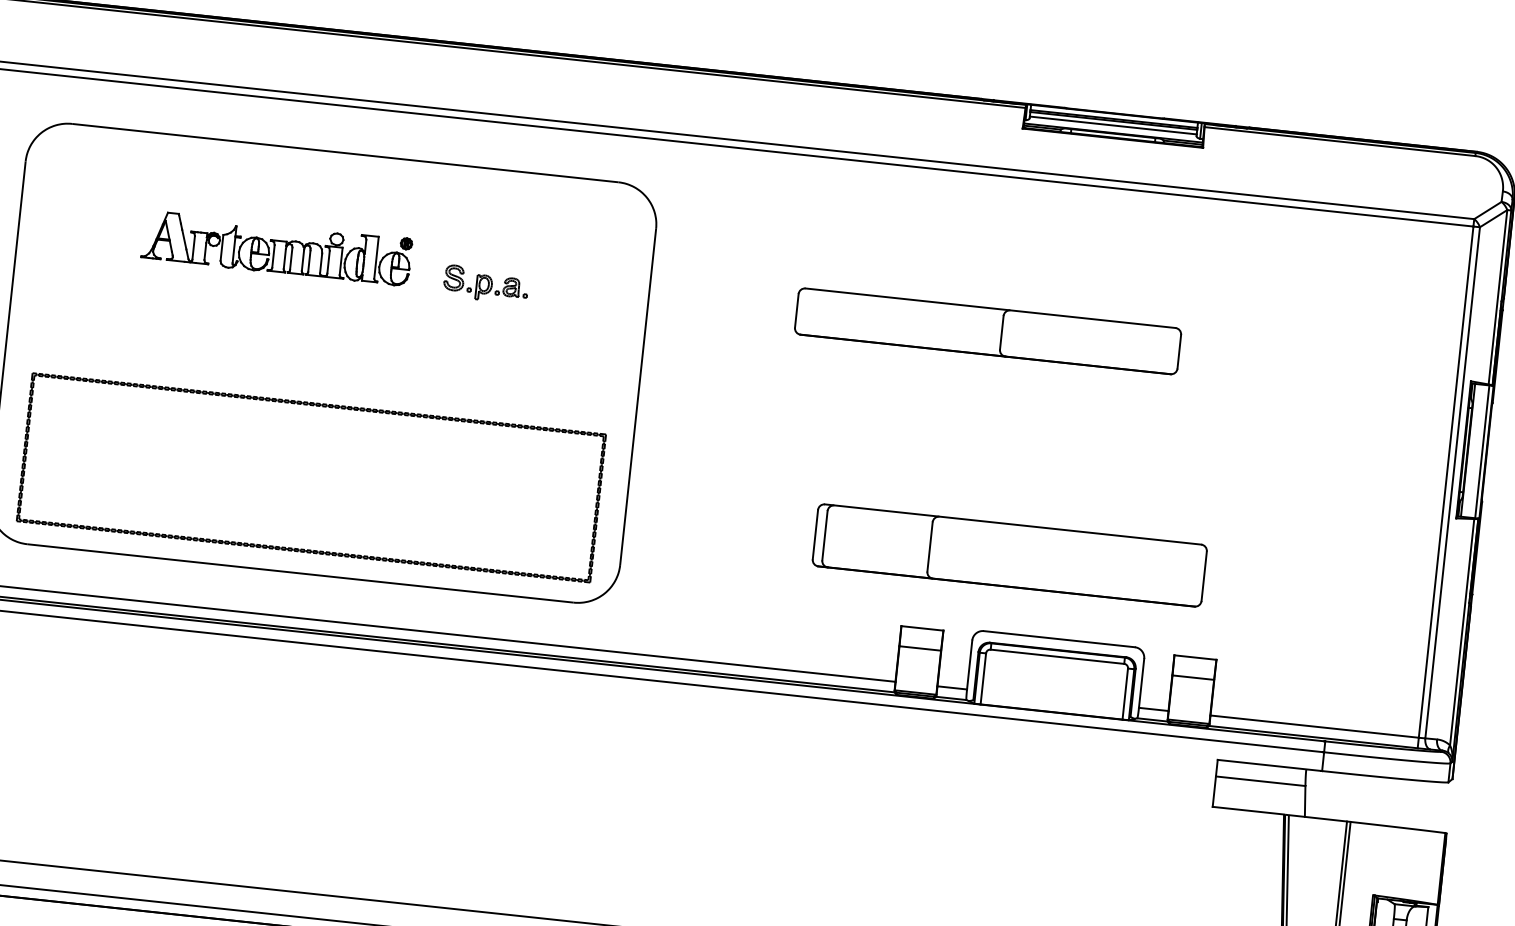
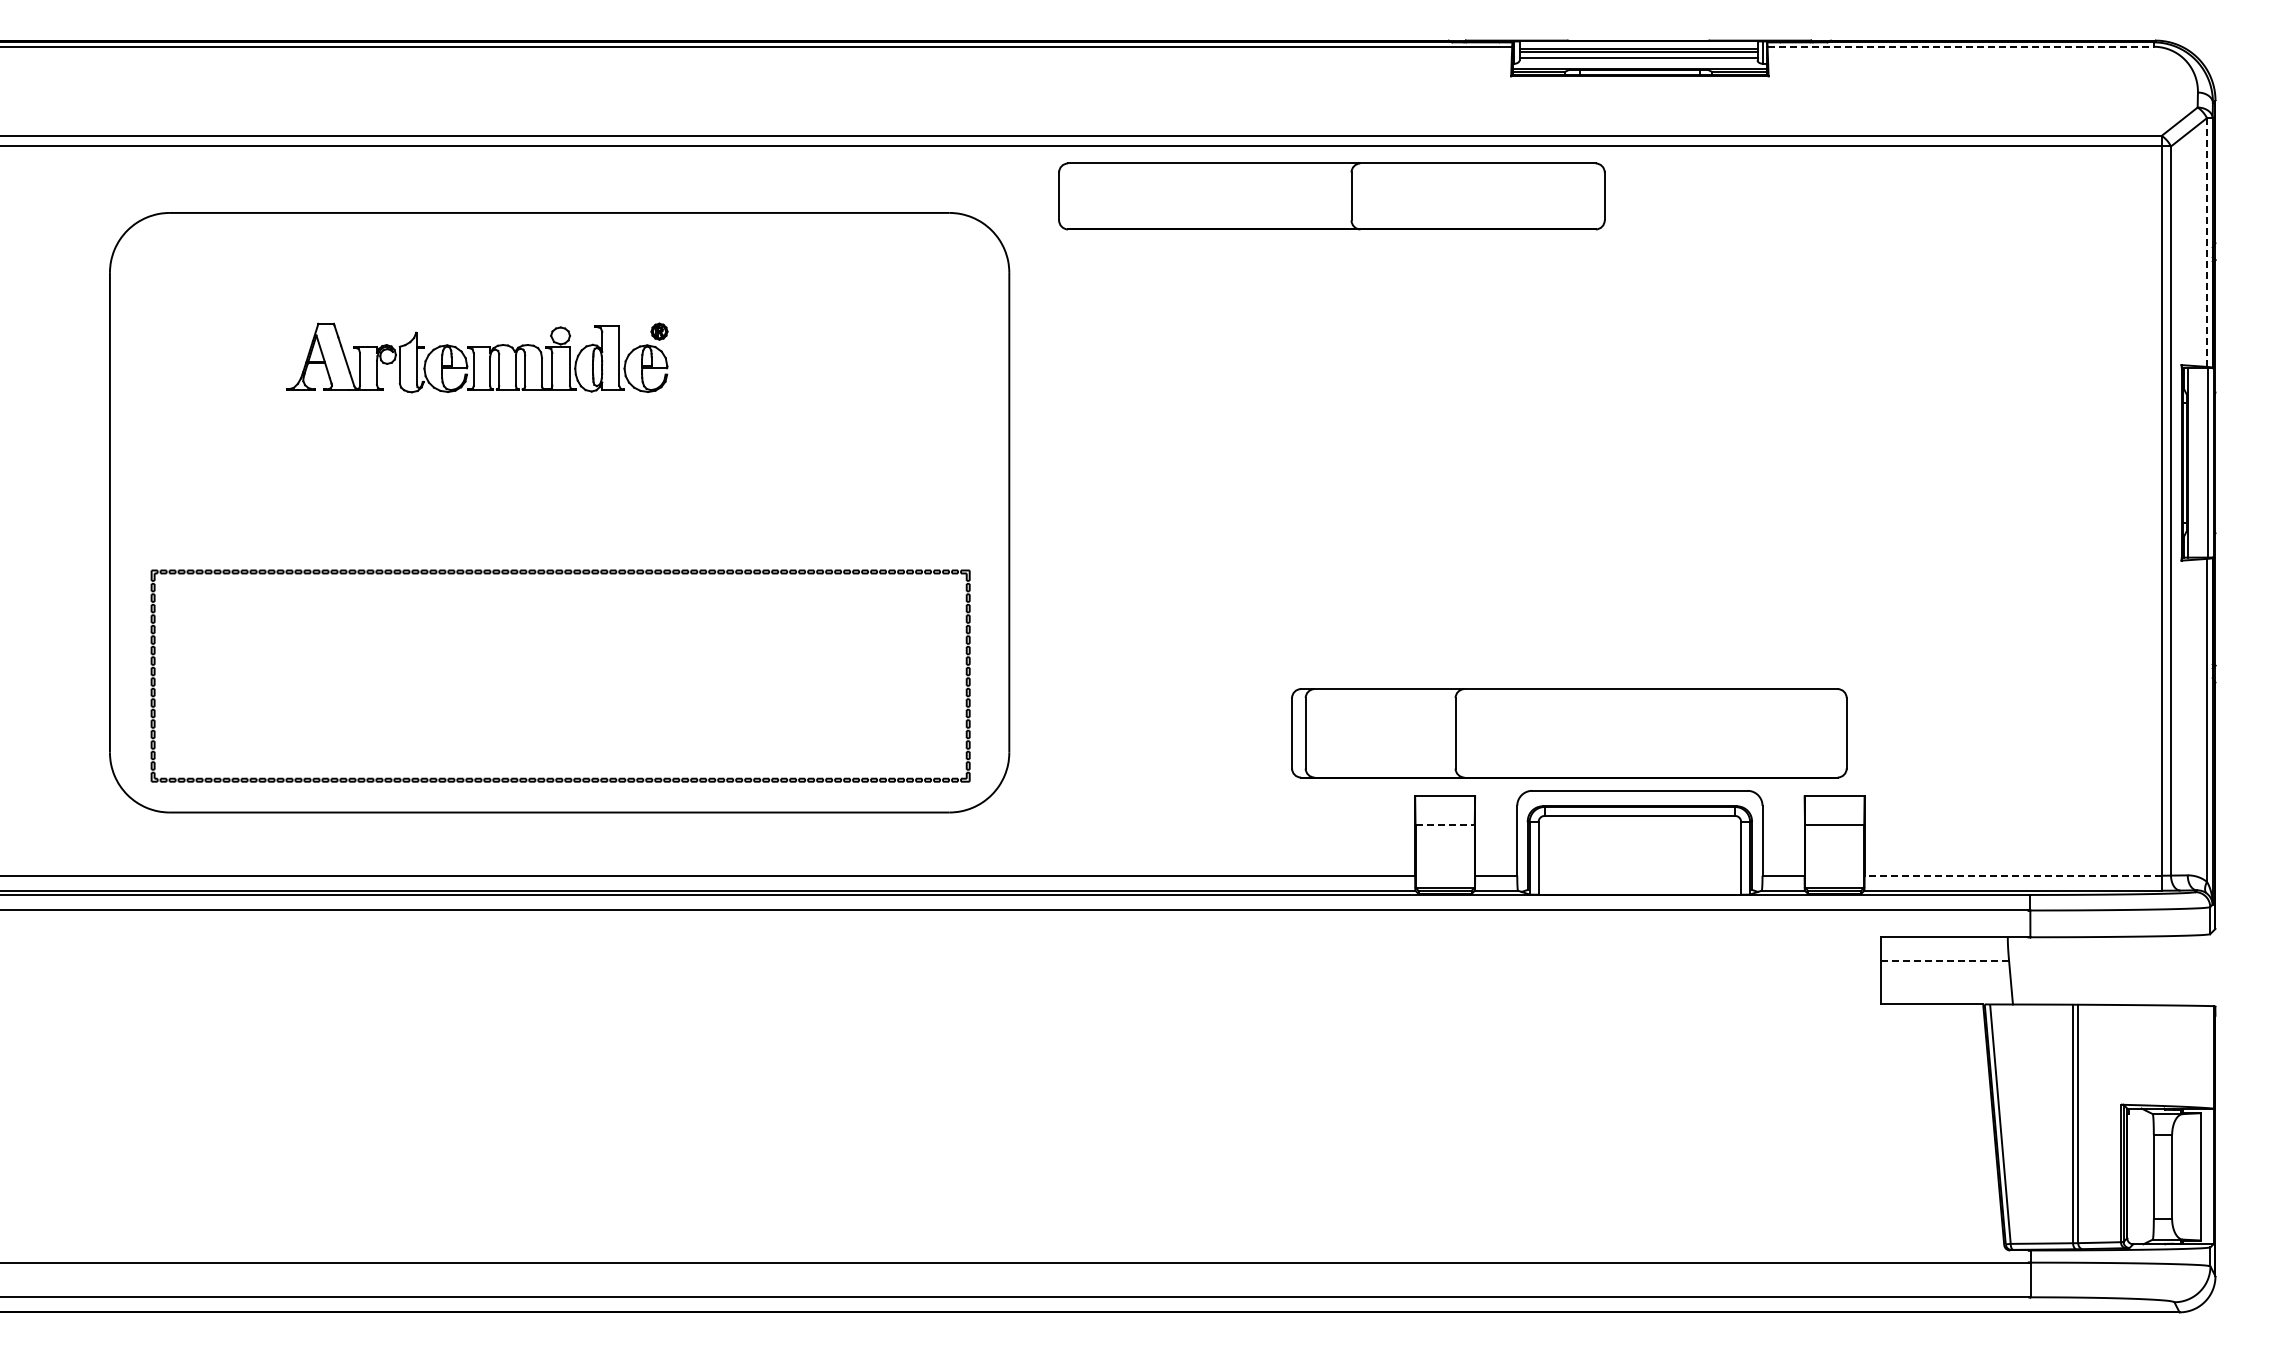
line: (1340, 141) -> (1961, 46), solid -> dashed
part: (485, 284) -> (777, 377), removed
line: (1497, 297) -> (2206, 242), solid -> dashed
part: (987, 331) -> (1331, 196), moved
part: (1009, 555) -> (1569, 733), moved
line: (920, 648) -> (1445, 824), solid -> dashed
line: (1314, 726) -> (2013, 875), solid -> dashed
line: (1260, 780) -> (1945, 960), solid -> dashed

